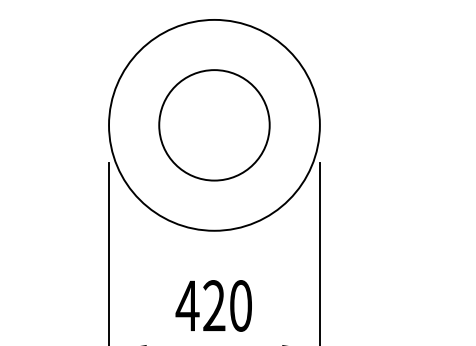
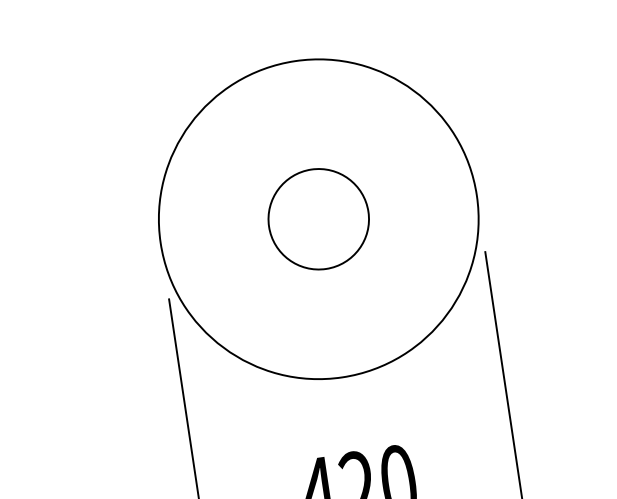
circle: (214, 125) -> (318, 219), size x0.6

